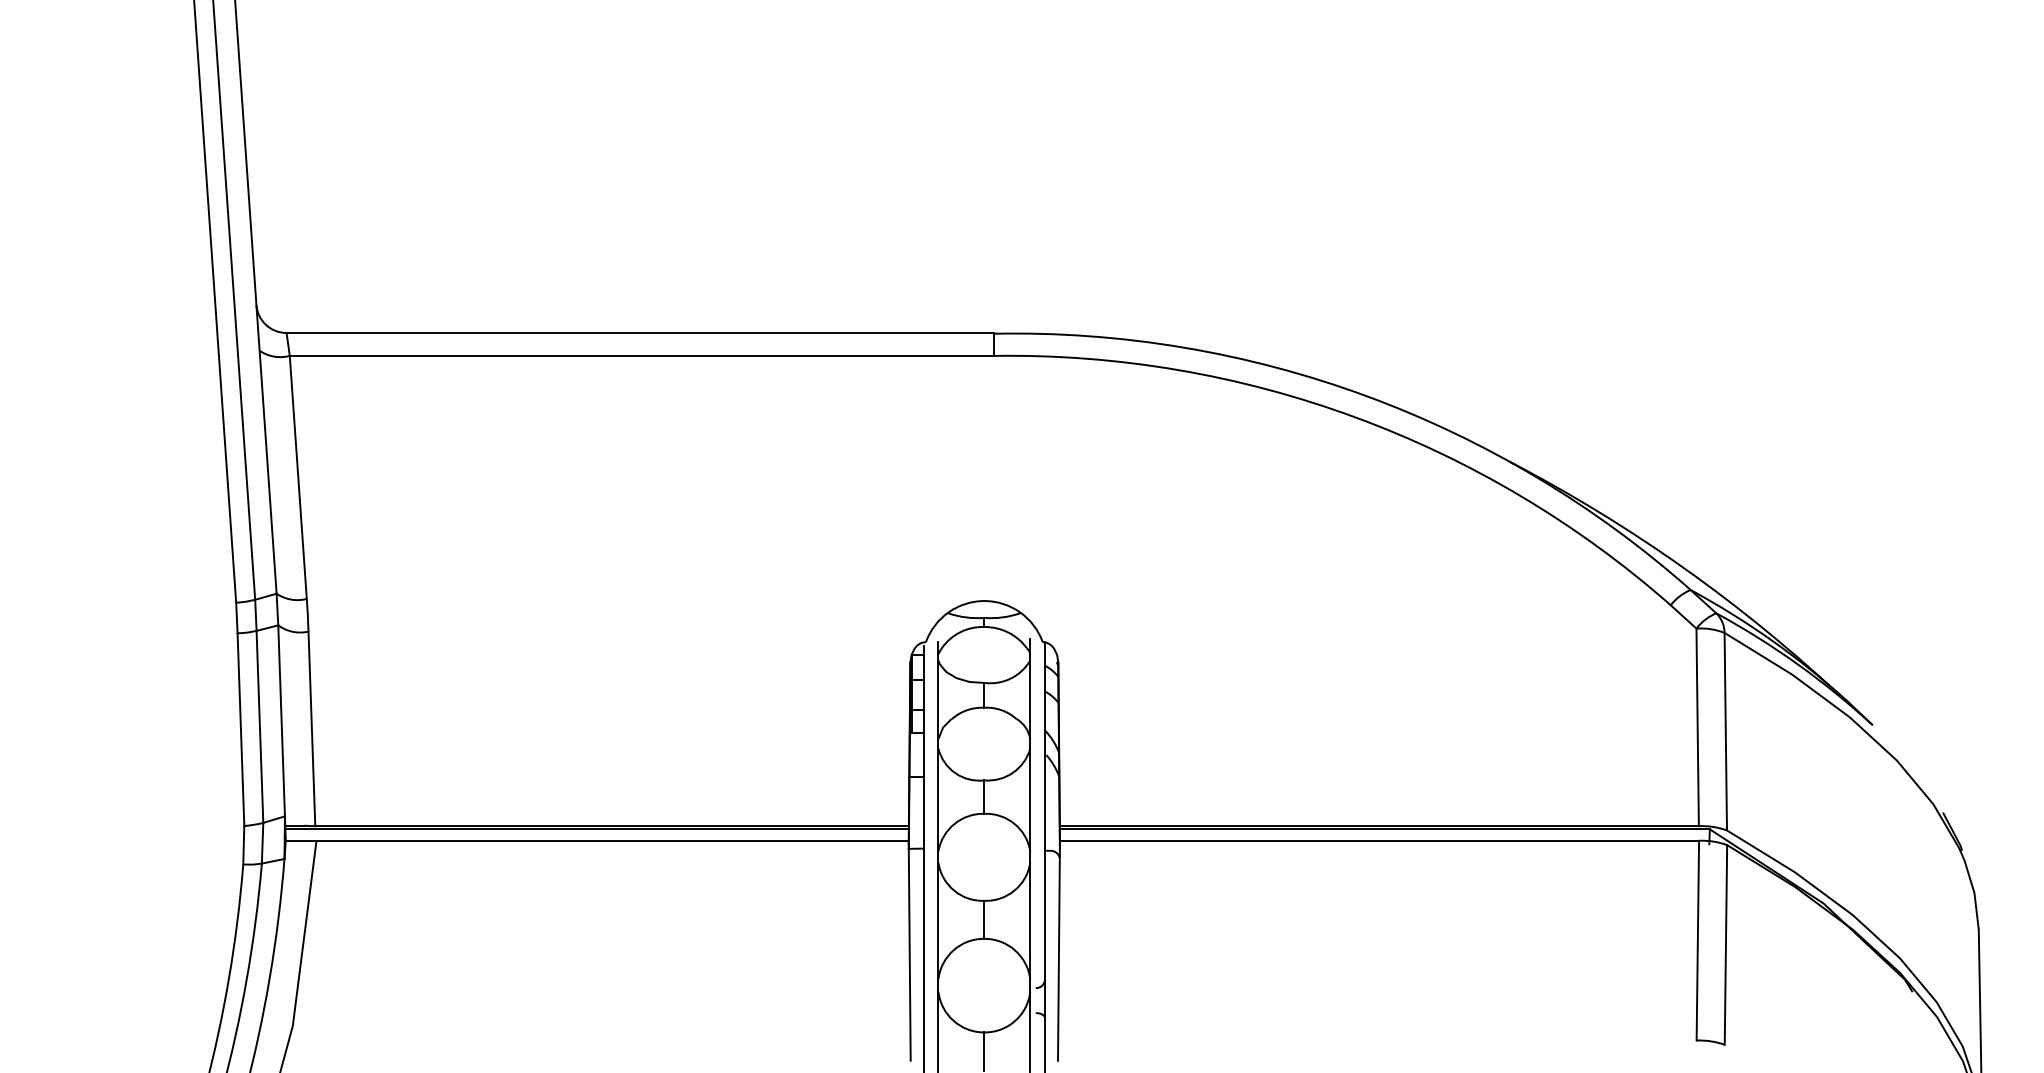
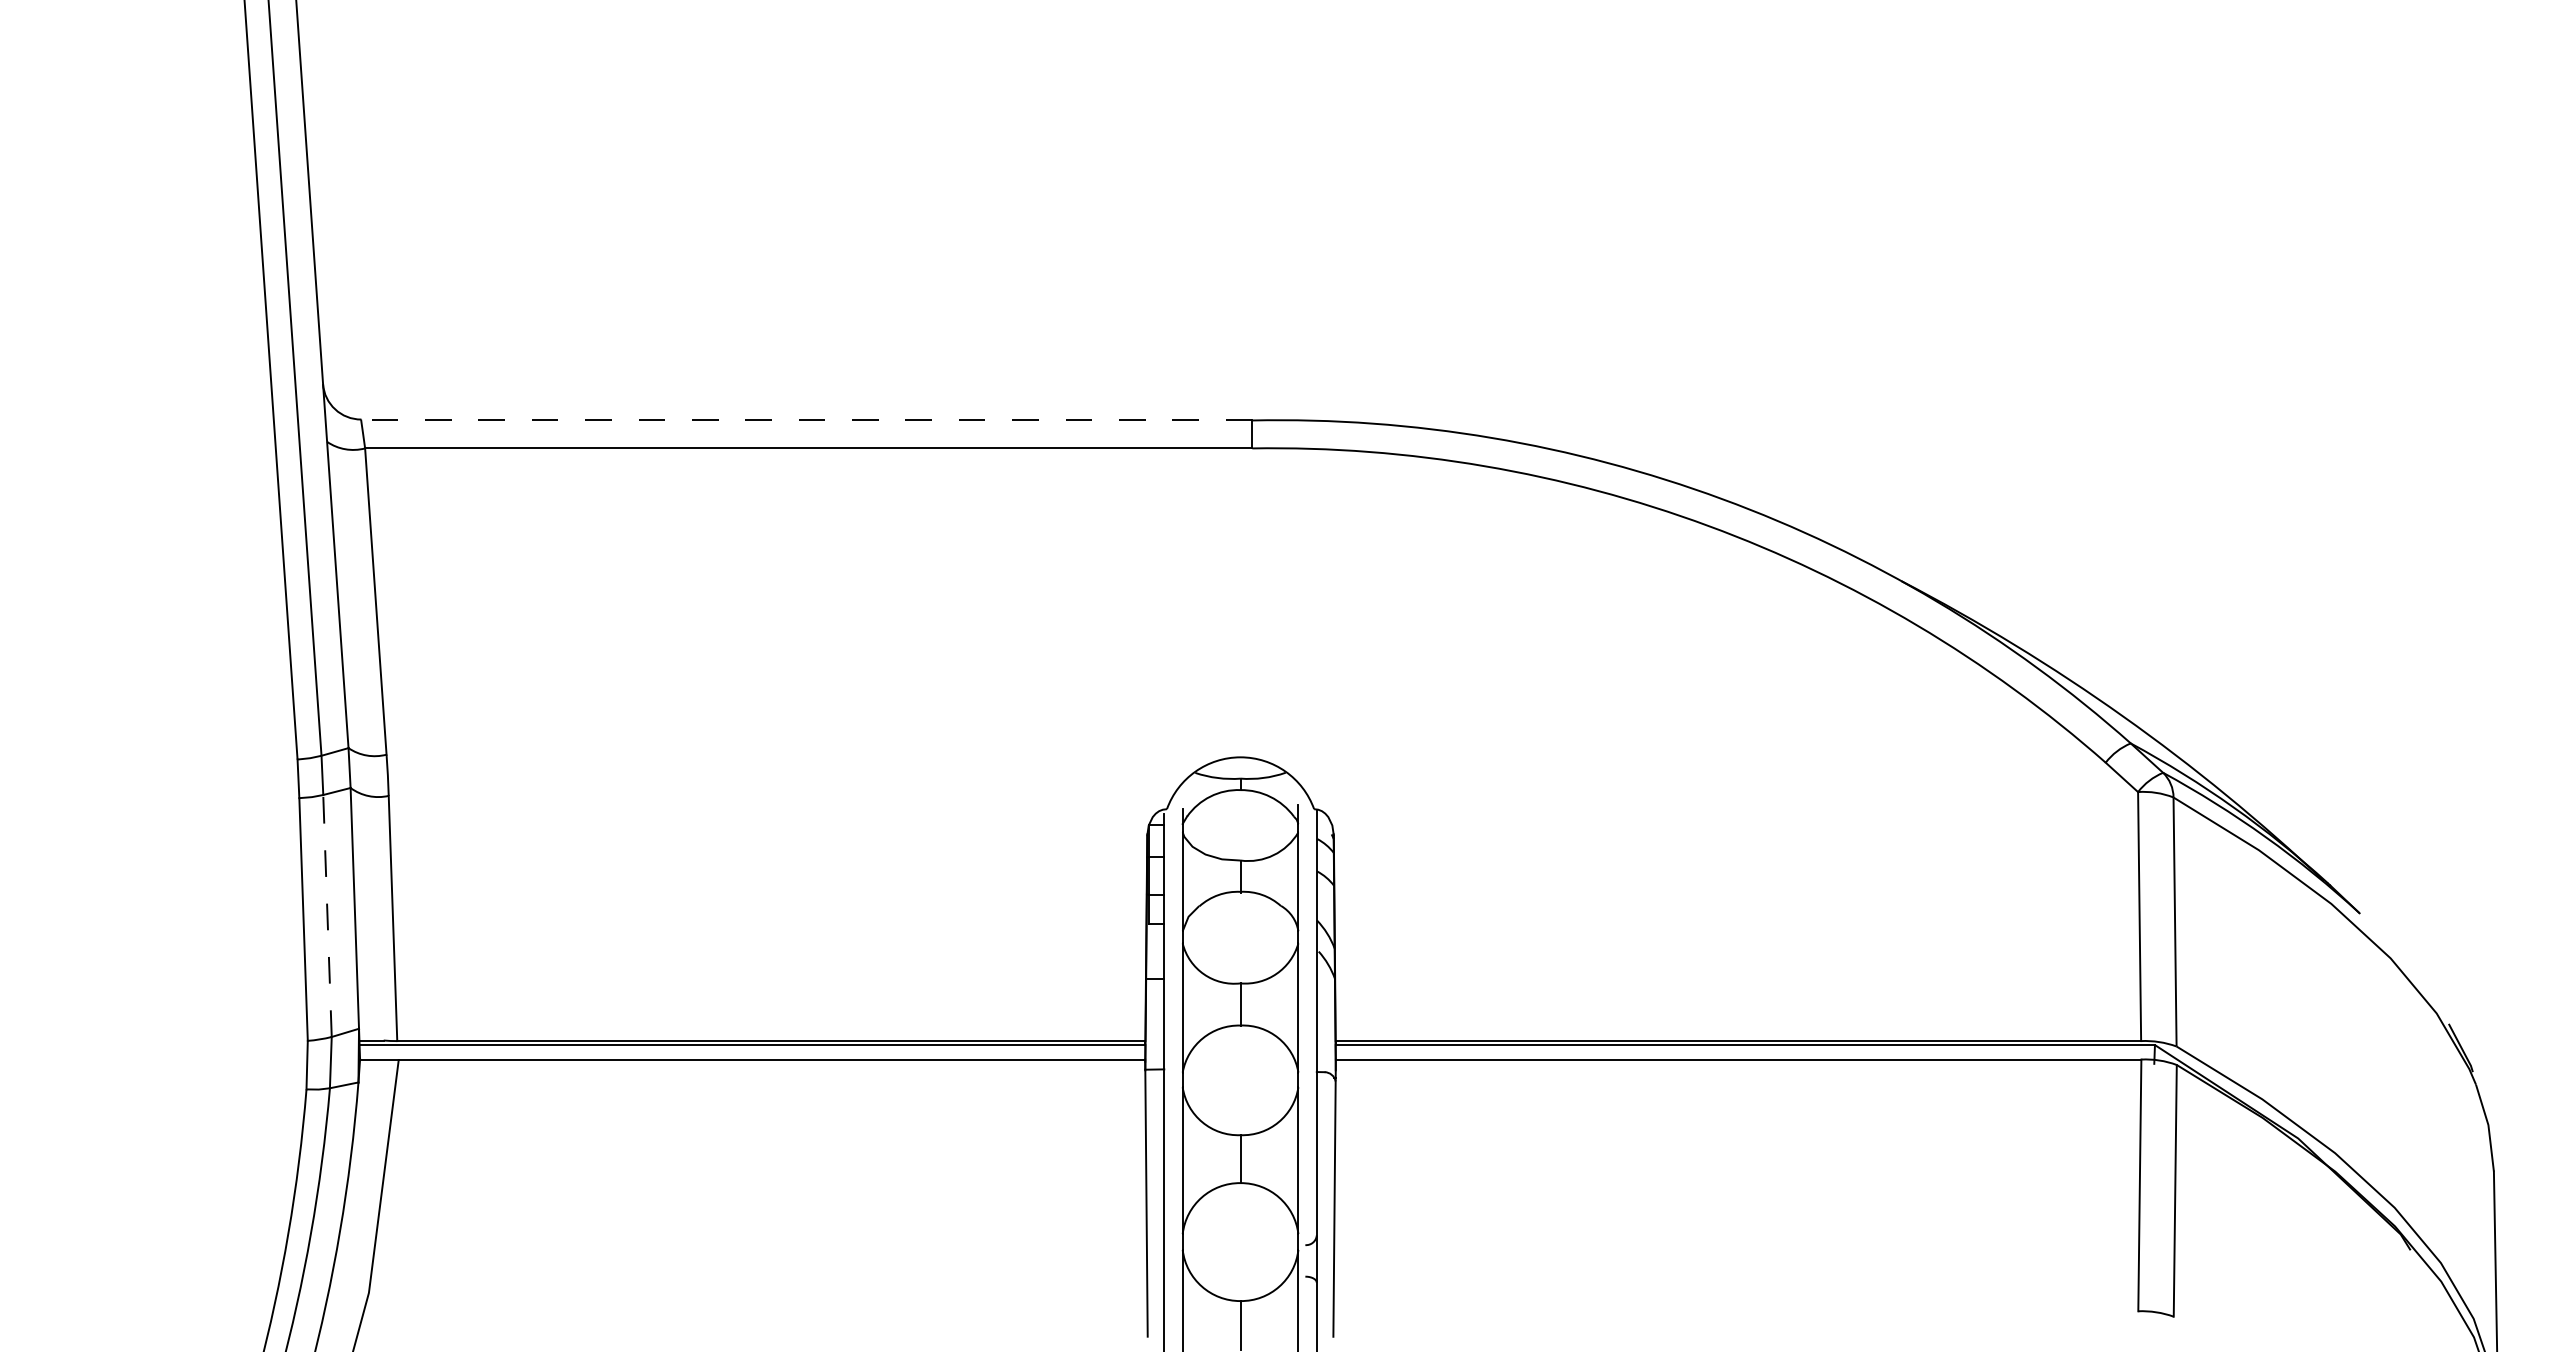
line: (639, 332) -> (806, 419), solid -> dashed
line: (259, 726) -> (327, 915), solid -> dashed

